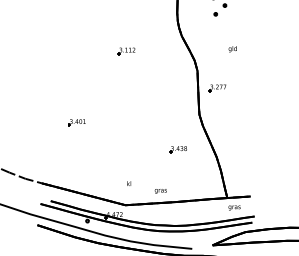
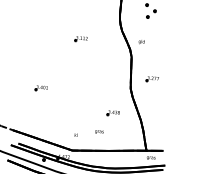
text: (232, 49) -> (141, 42), moved
part: (217, 88) -> (152, 79), moved
text: (160, 191) -> (99, 132), moved

